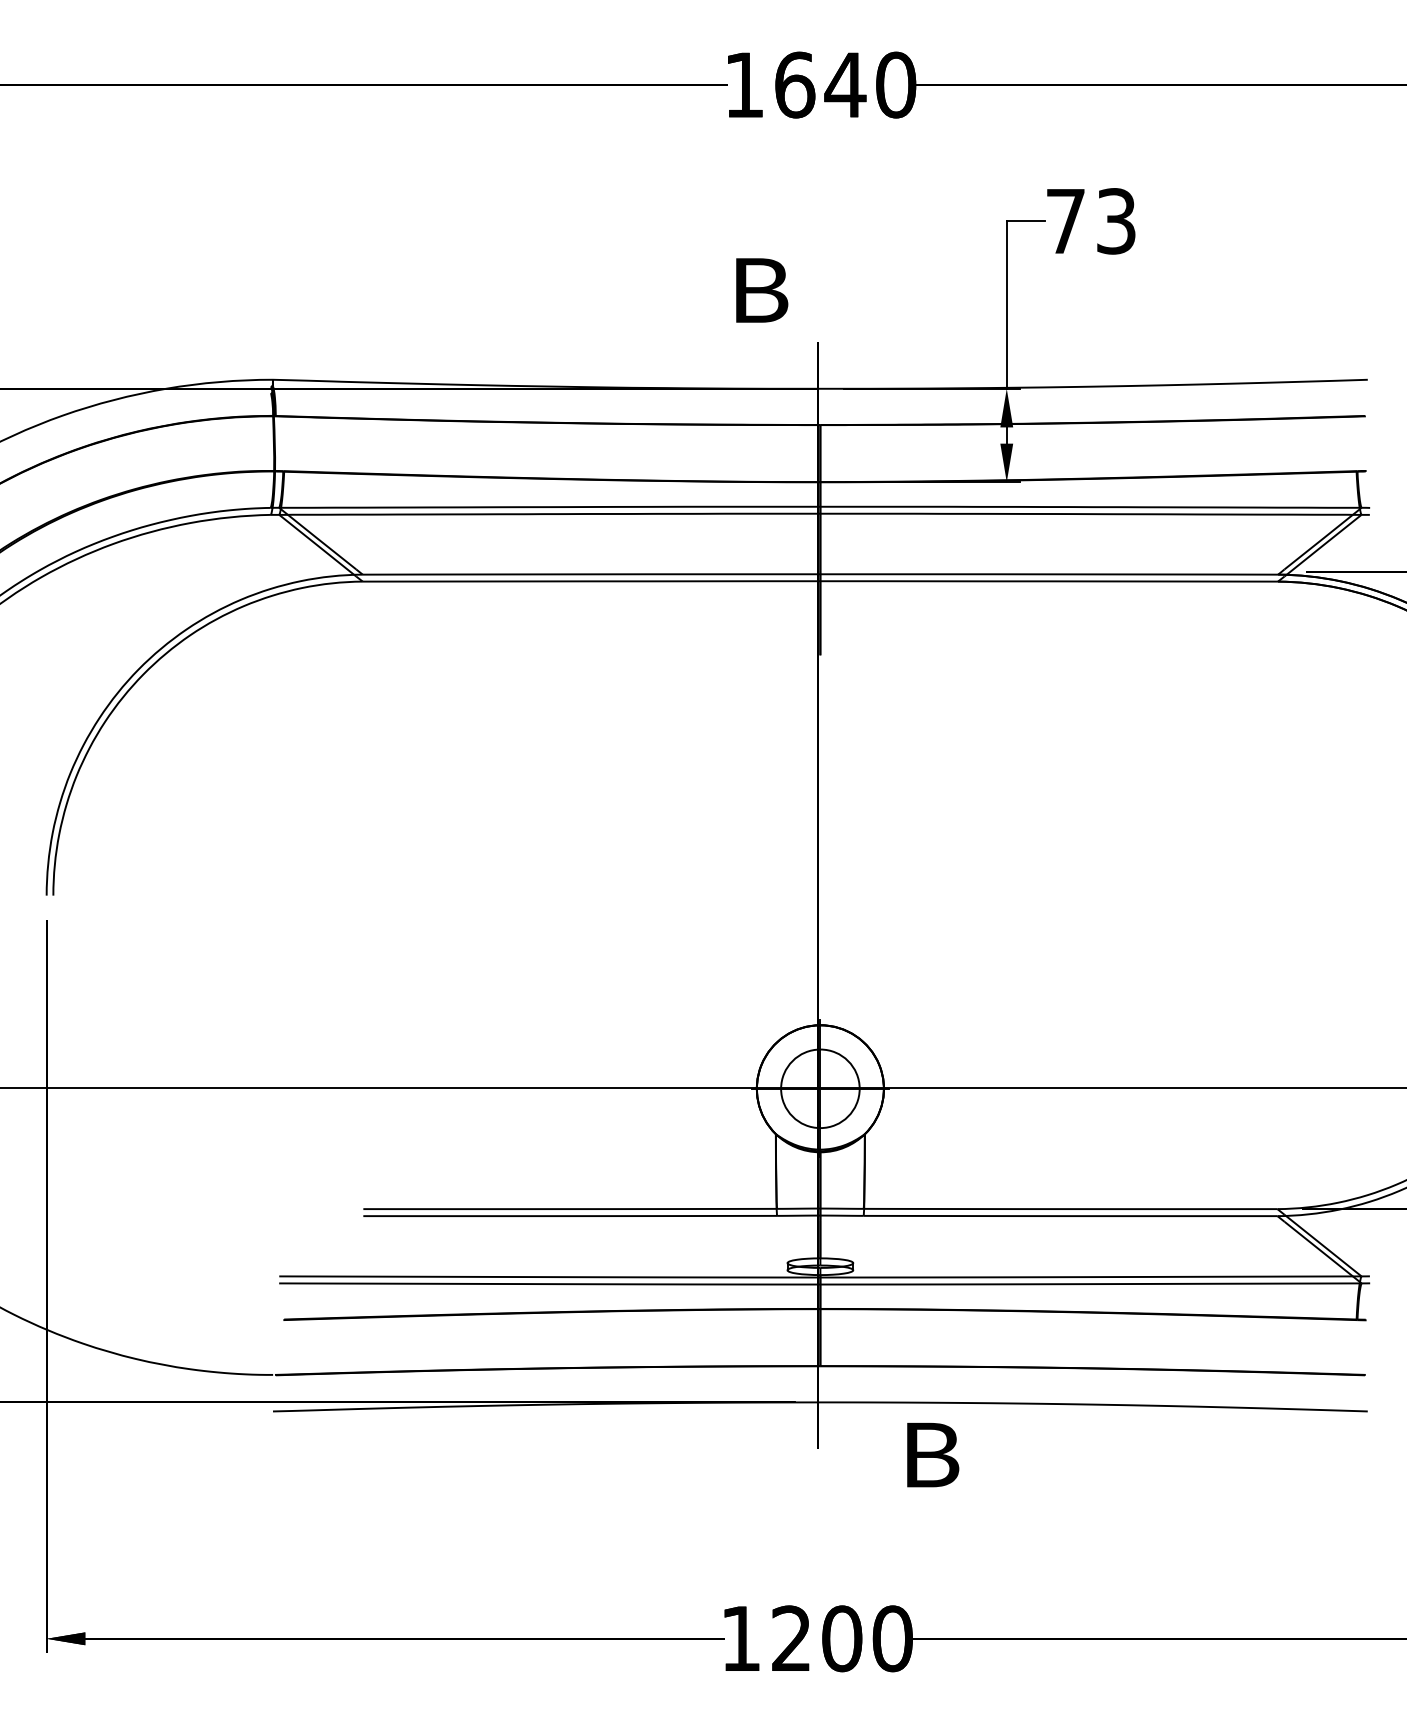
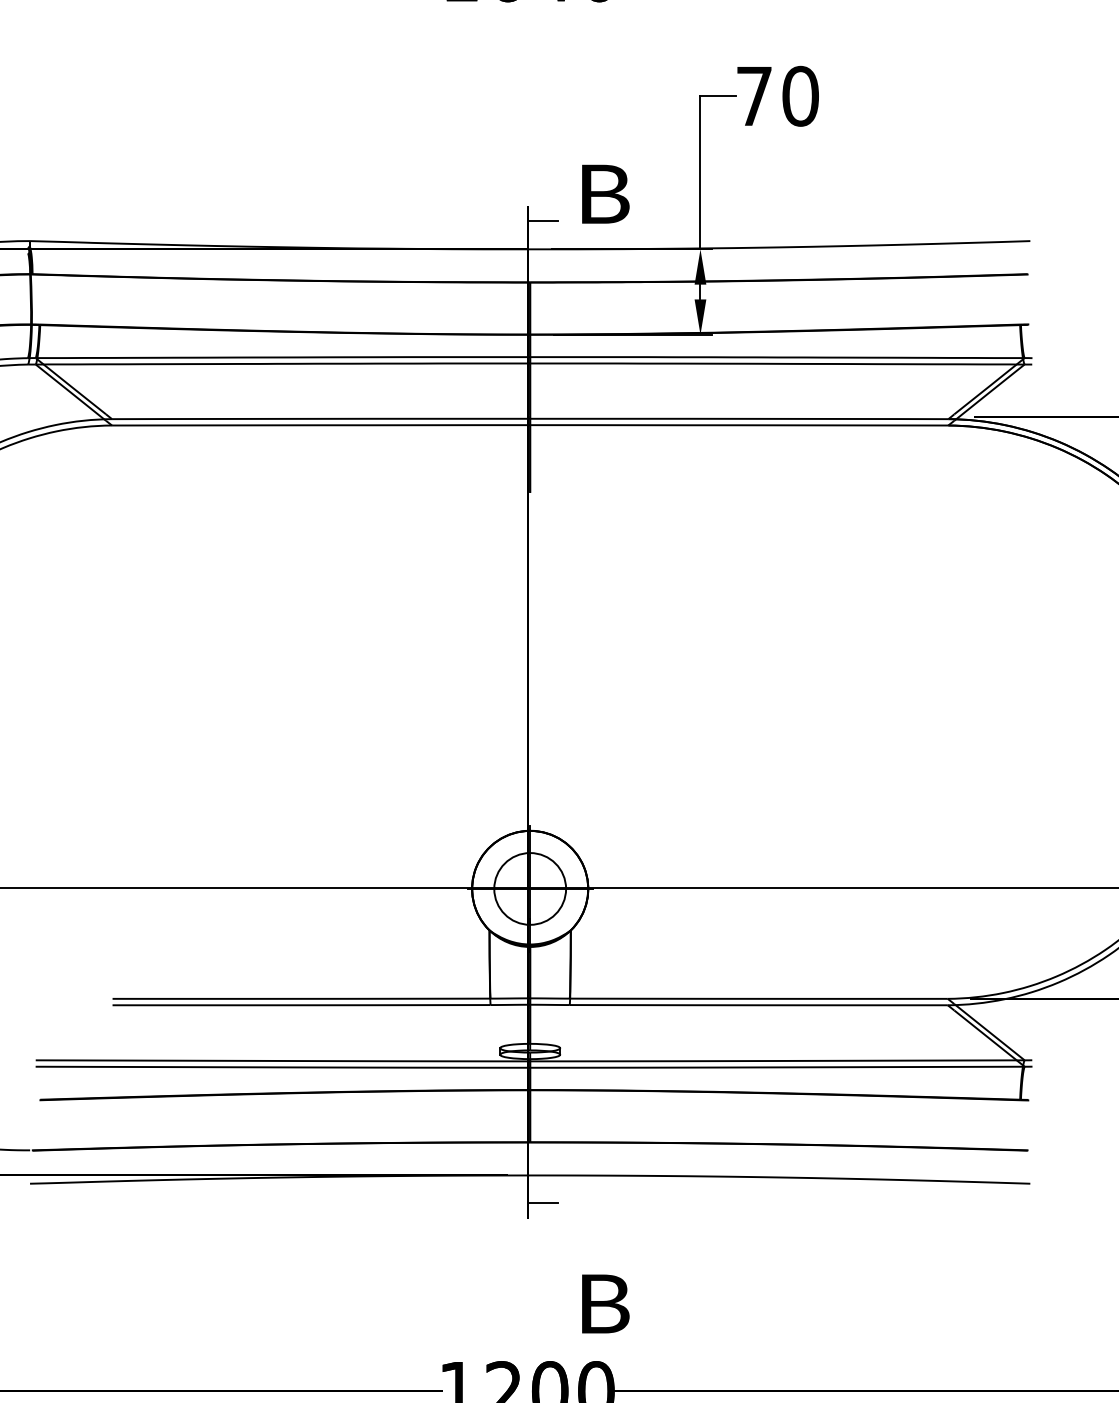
text: (1116, 221) -> (800, 96), 73 -> 70
text: (762, 290) -> (606, 194), moved
line: (834, 358) -> (543, 221), added
line: (834, 1433) -> (543, 1203), added
text: (933, 1455) -> (606, 1304), moved

